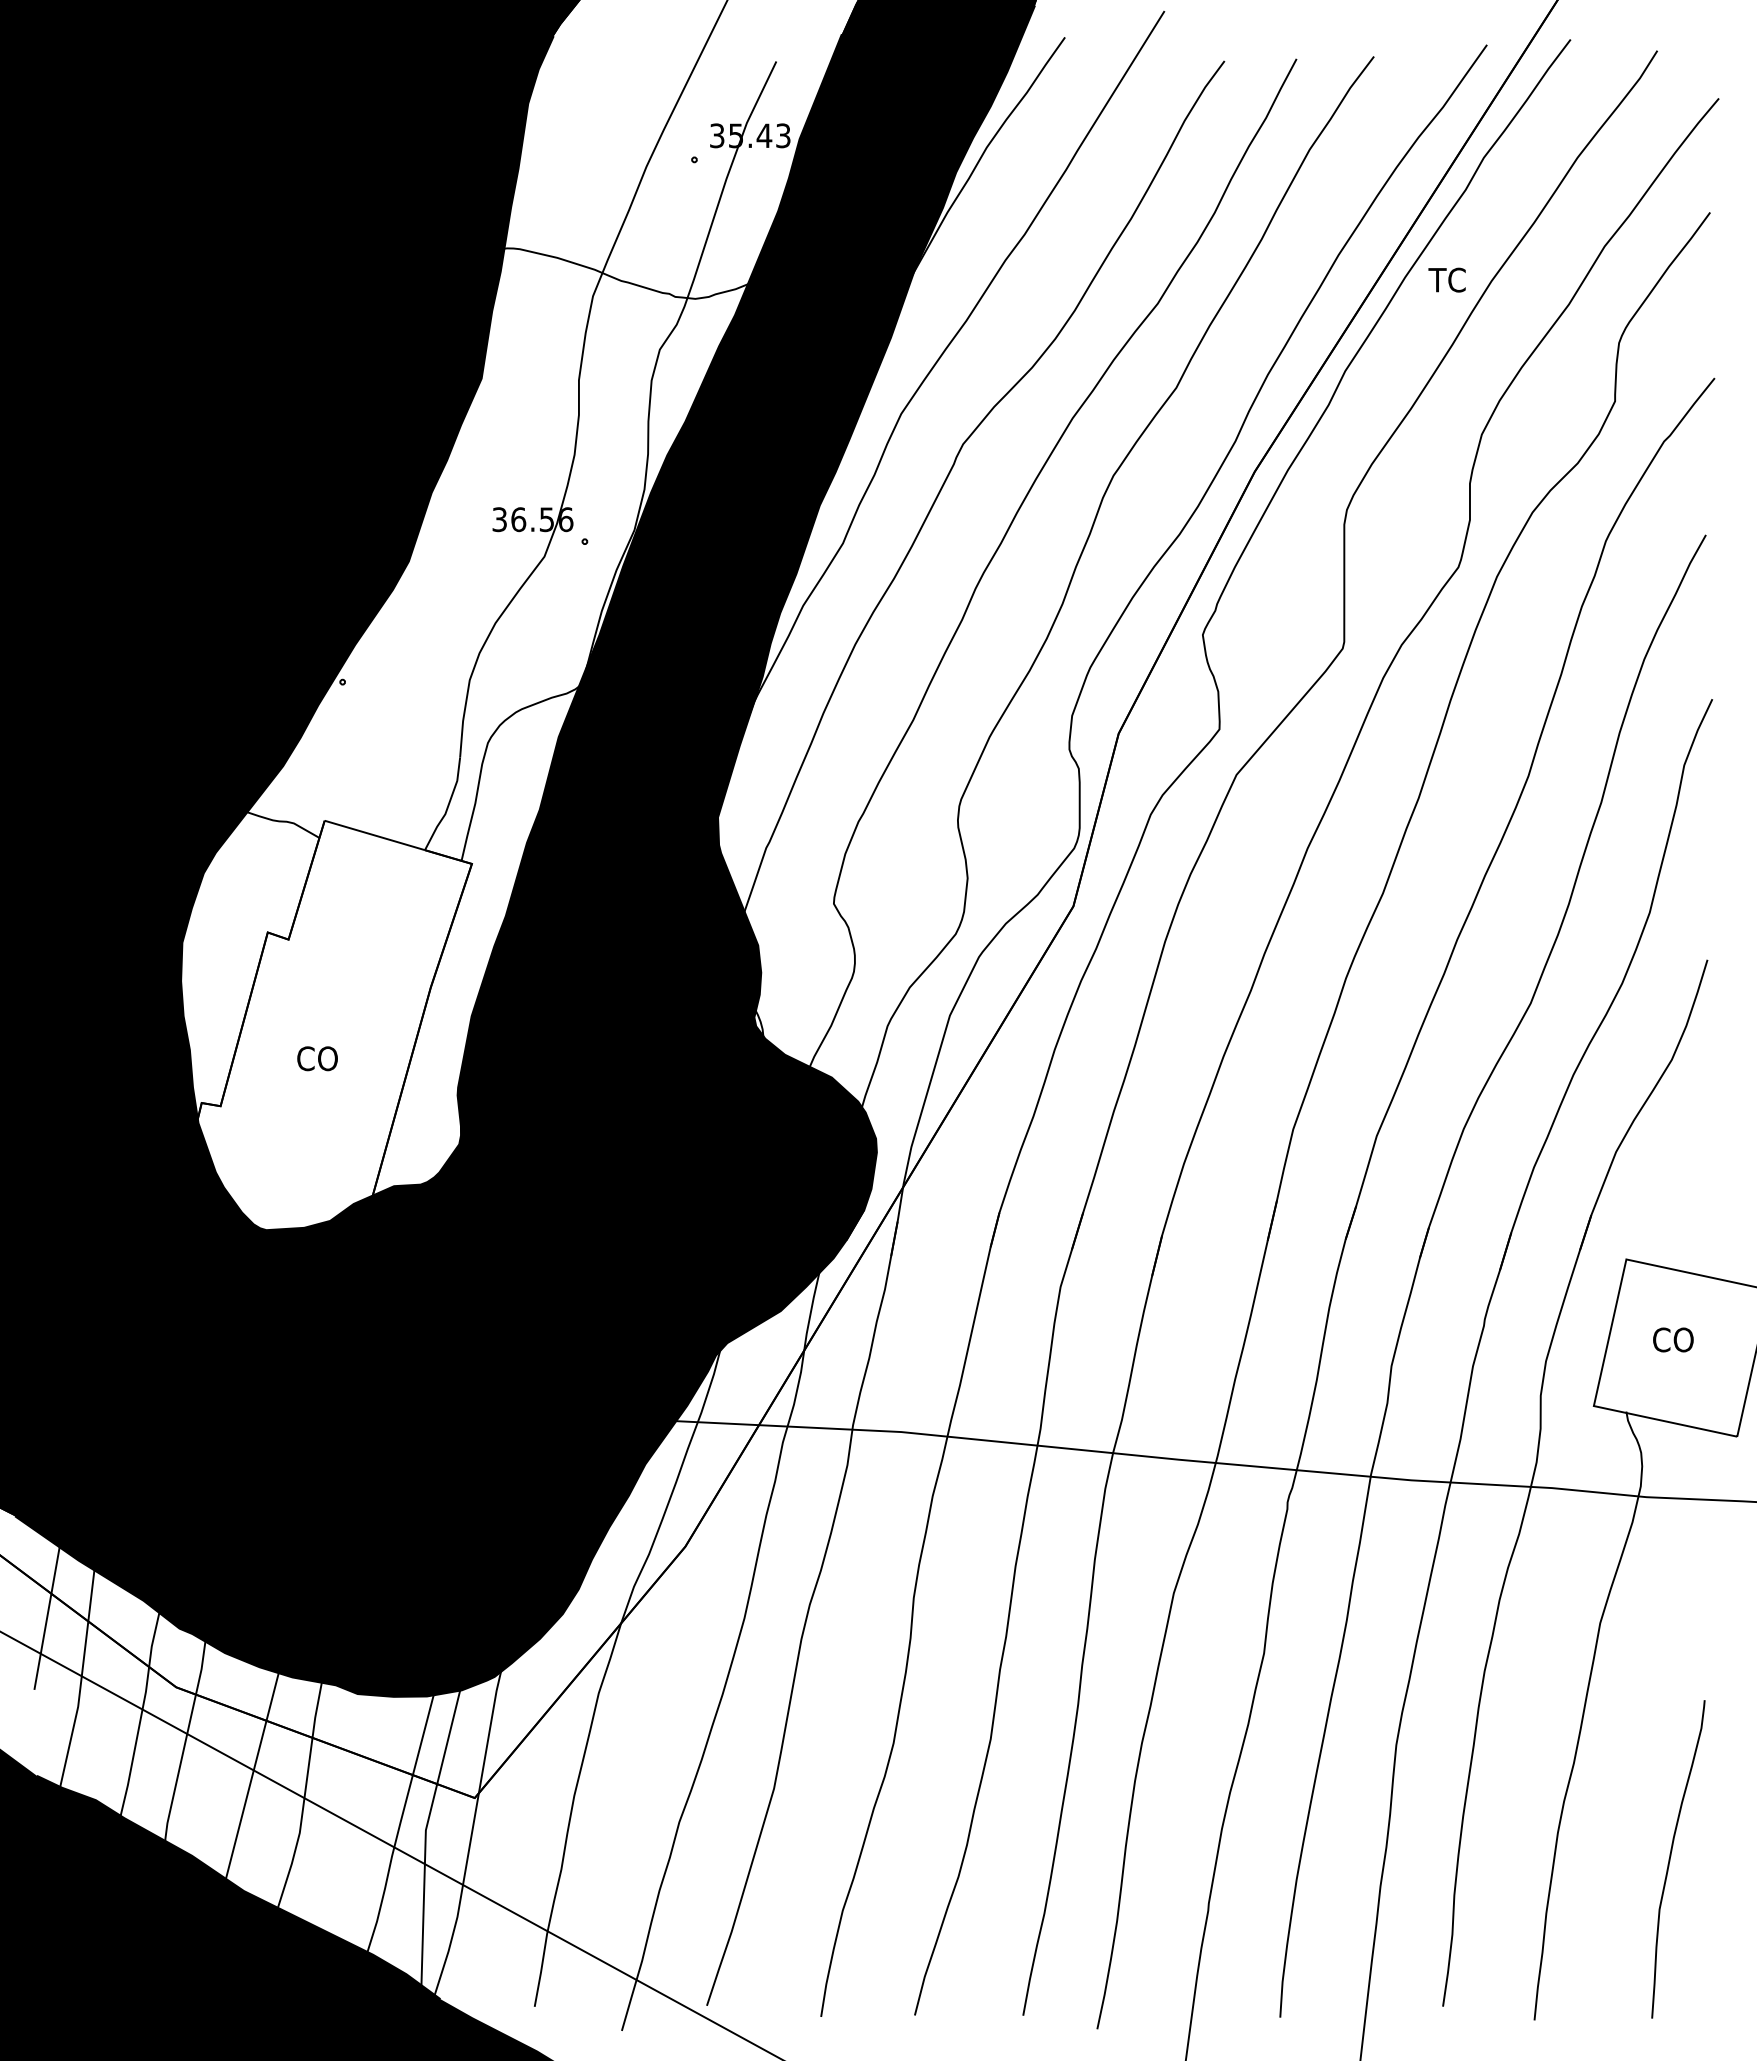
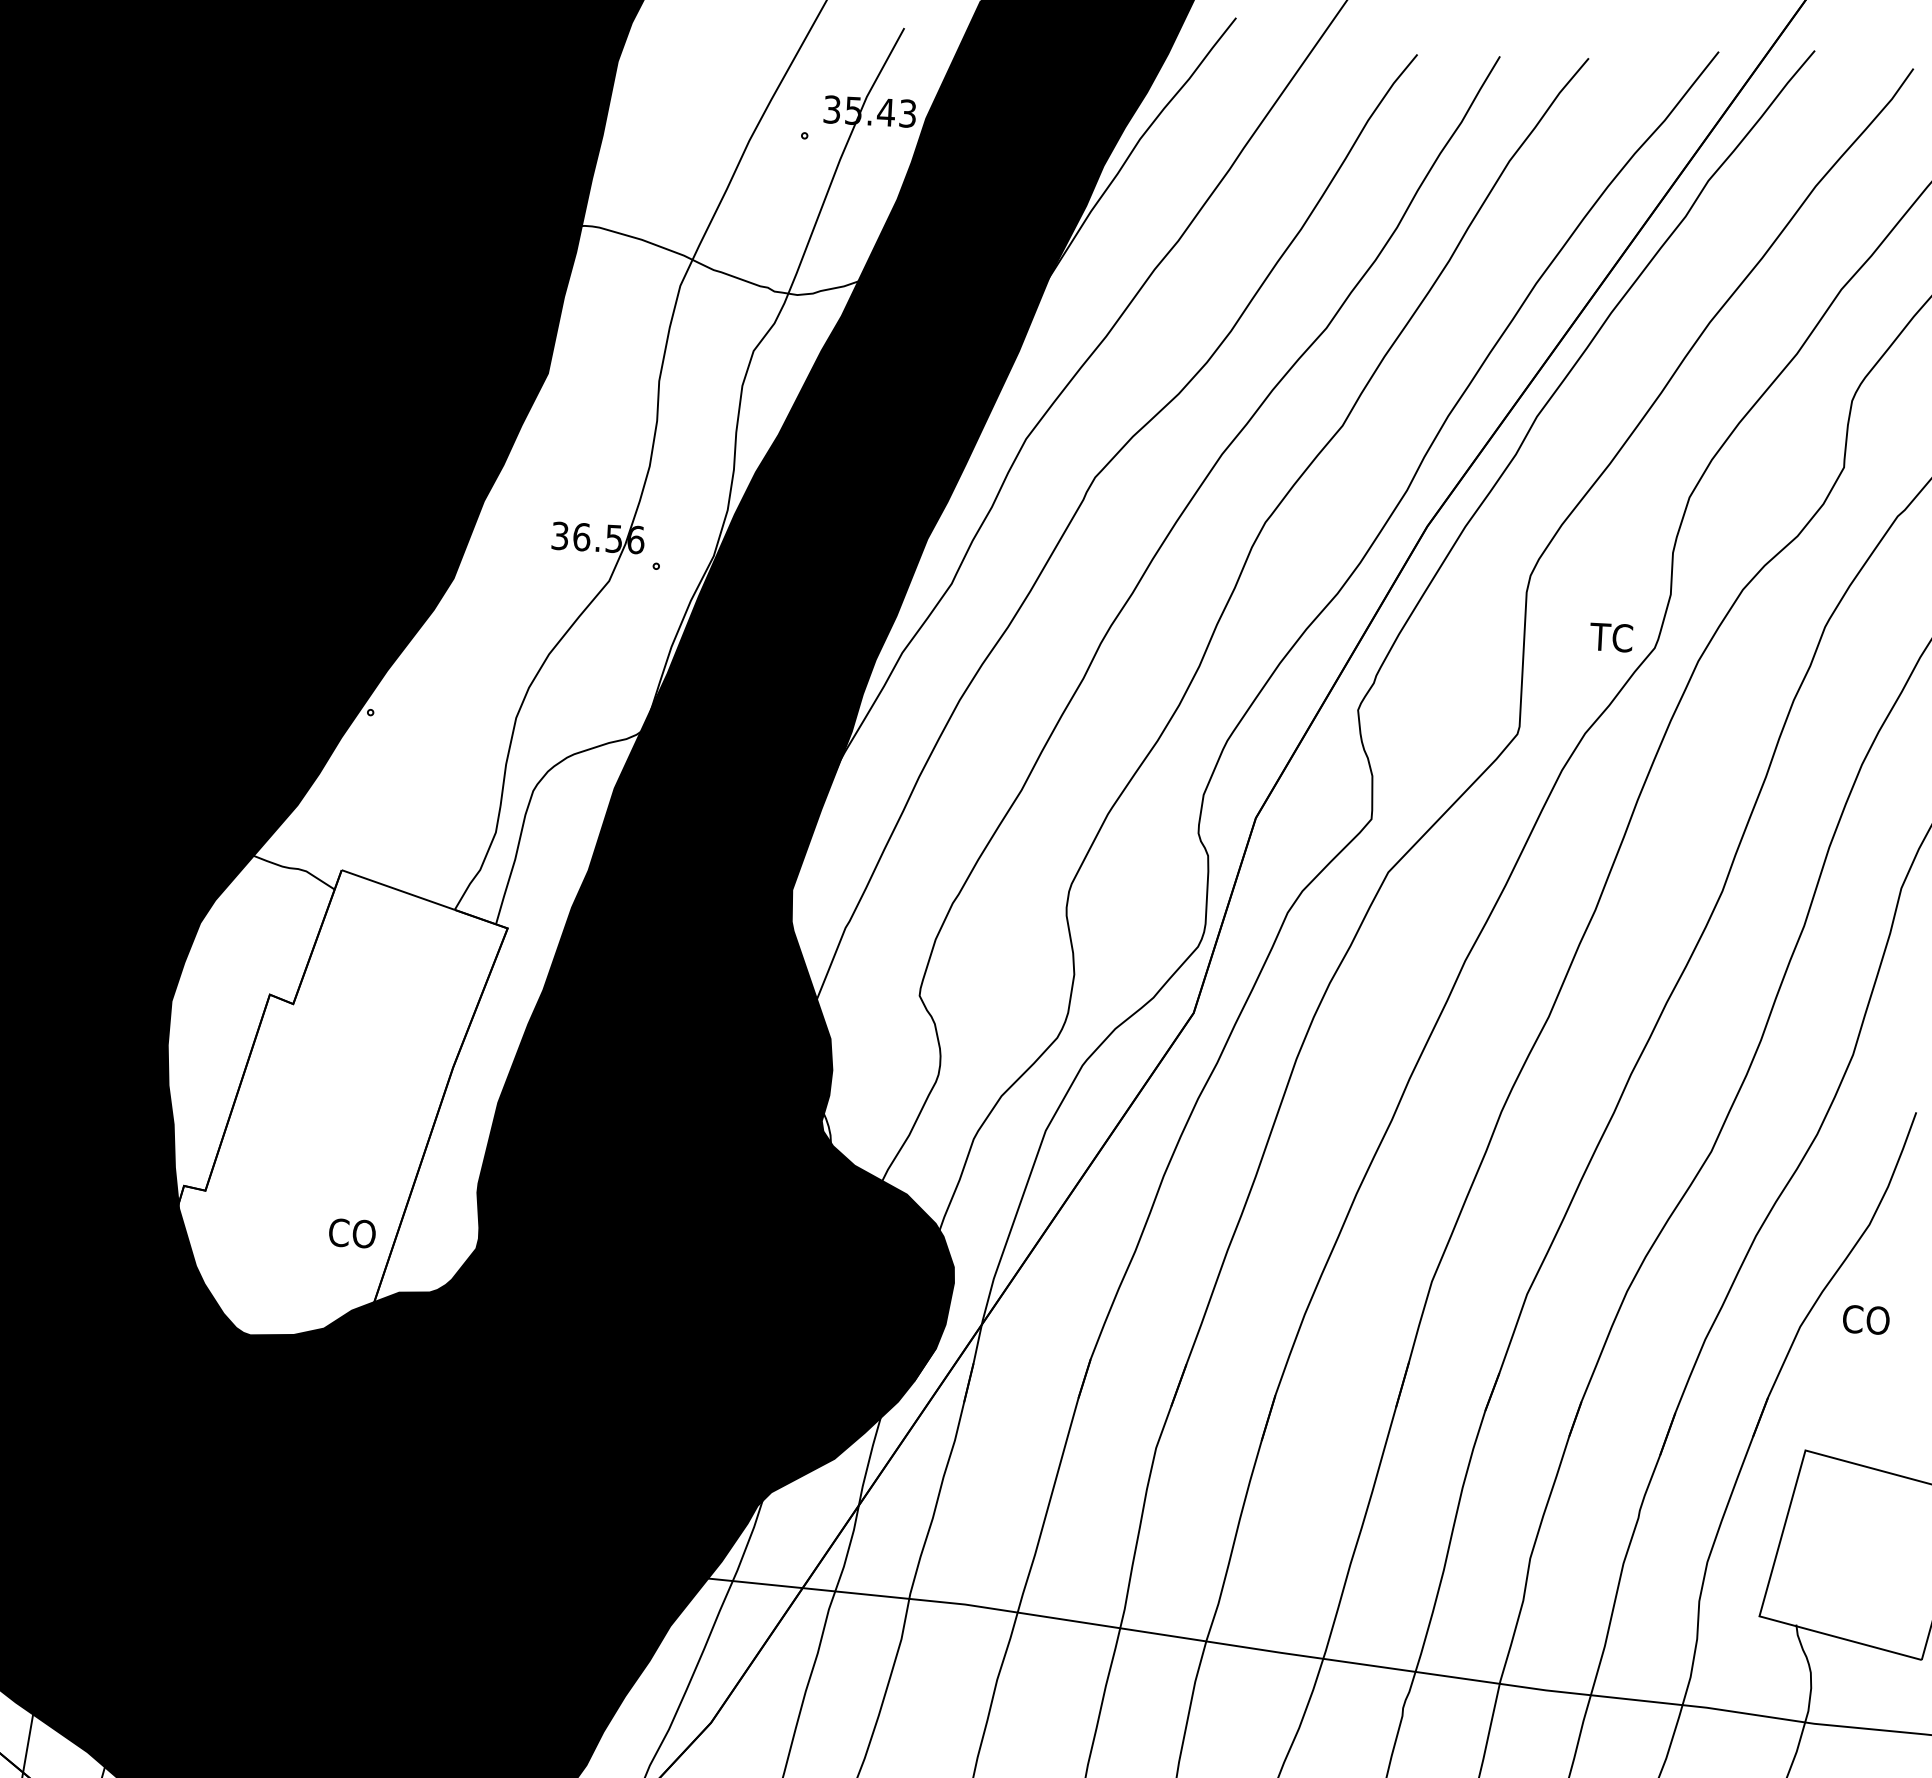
text: (1446, 279) -> (1610, 636), moved
text: (317, 1058) -> (352, 1233), moved
text: (1673, 1339) -> (1866, 1319), moved

